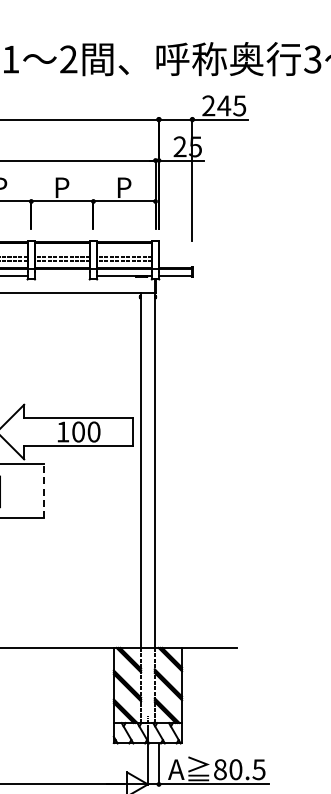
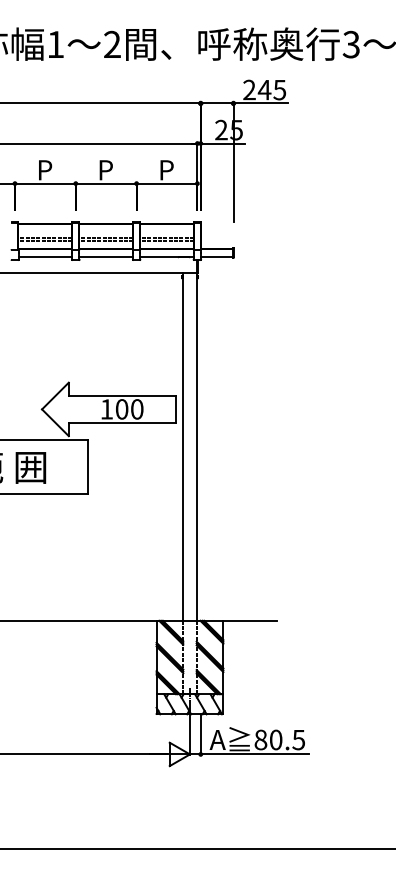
line: (61, 275) -> (105, 256), added
line: (43, 490) -> (87, 466), dashed -> solid

